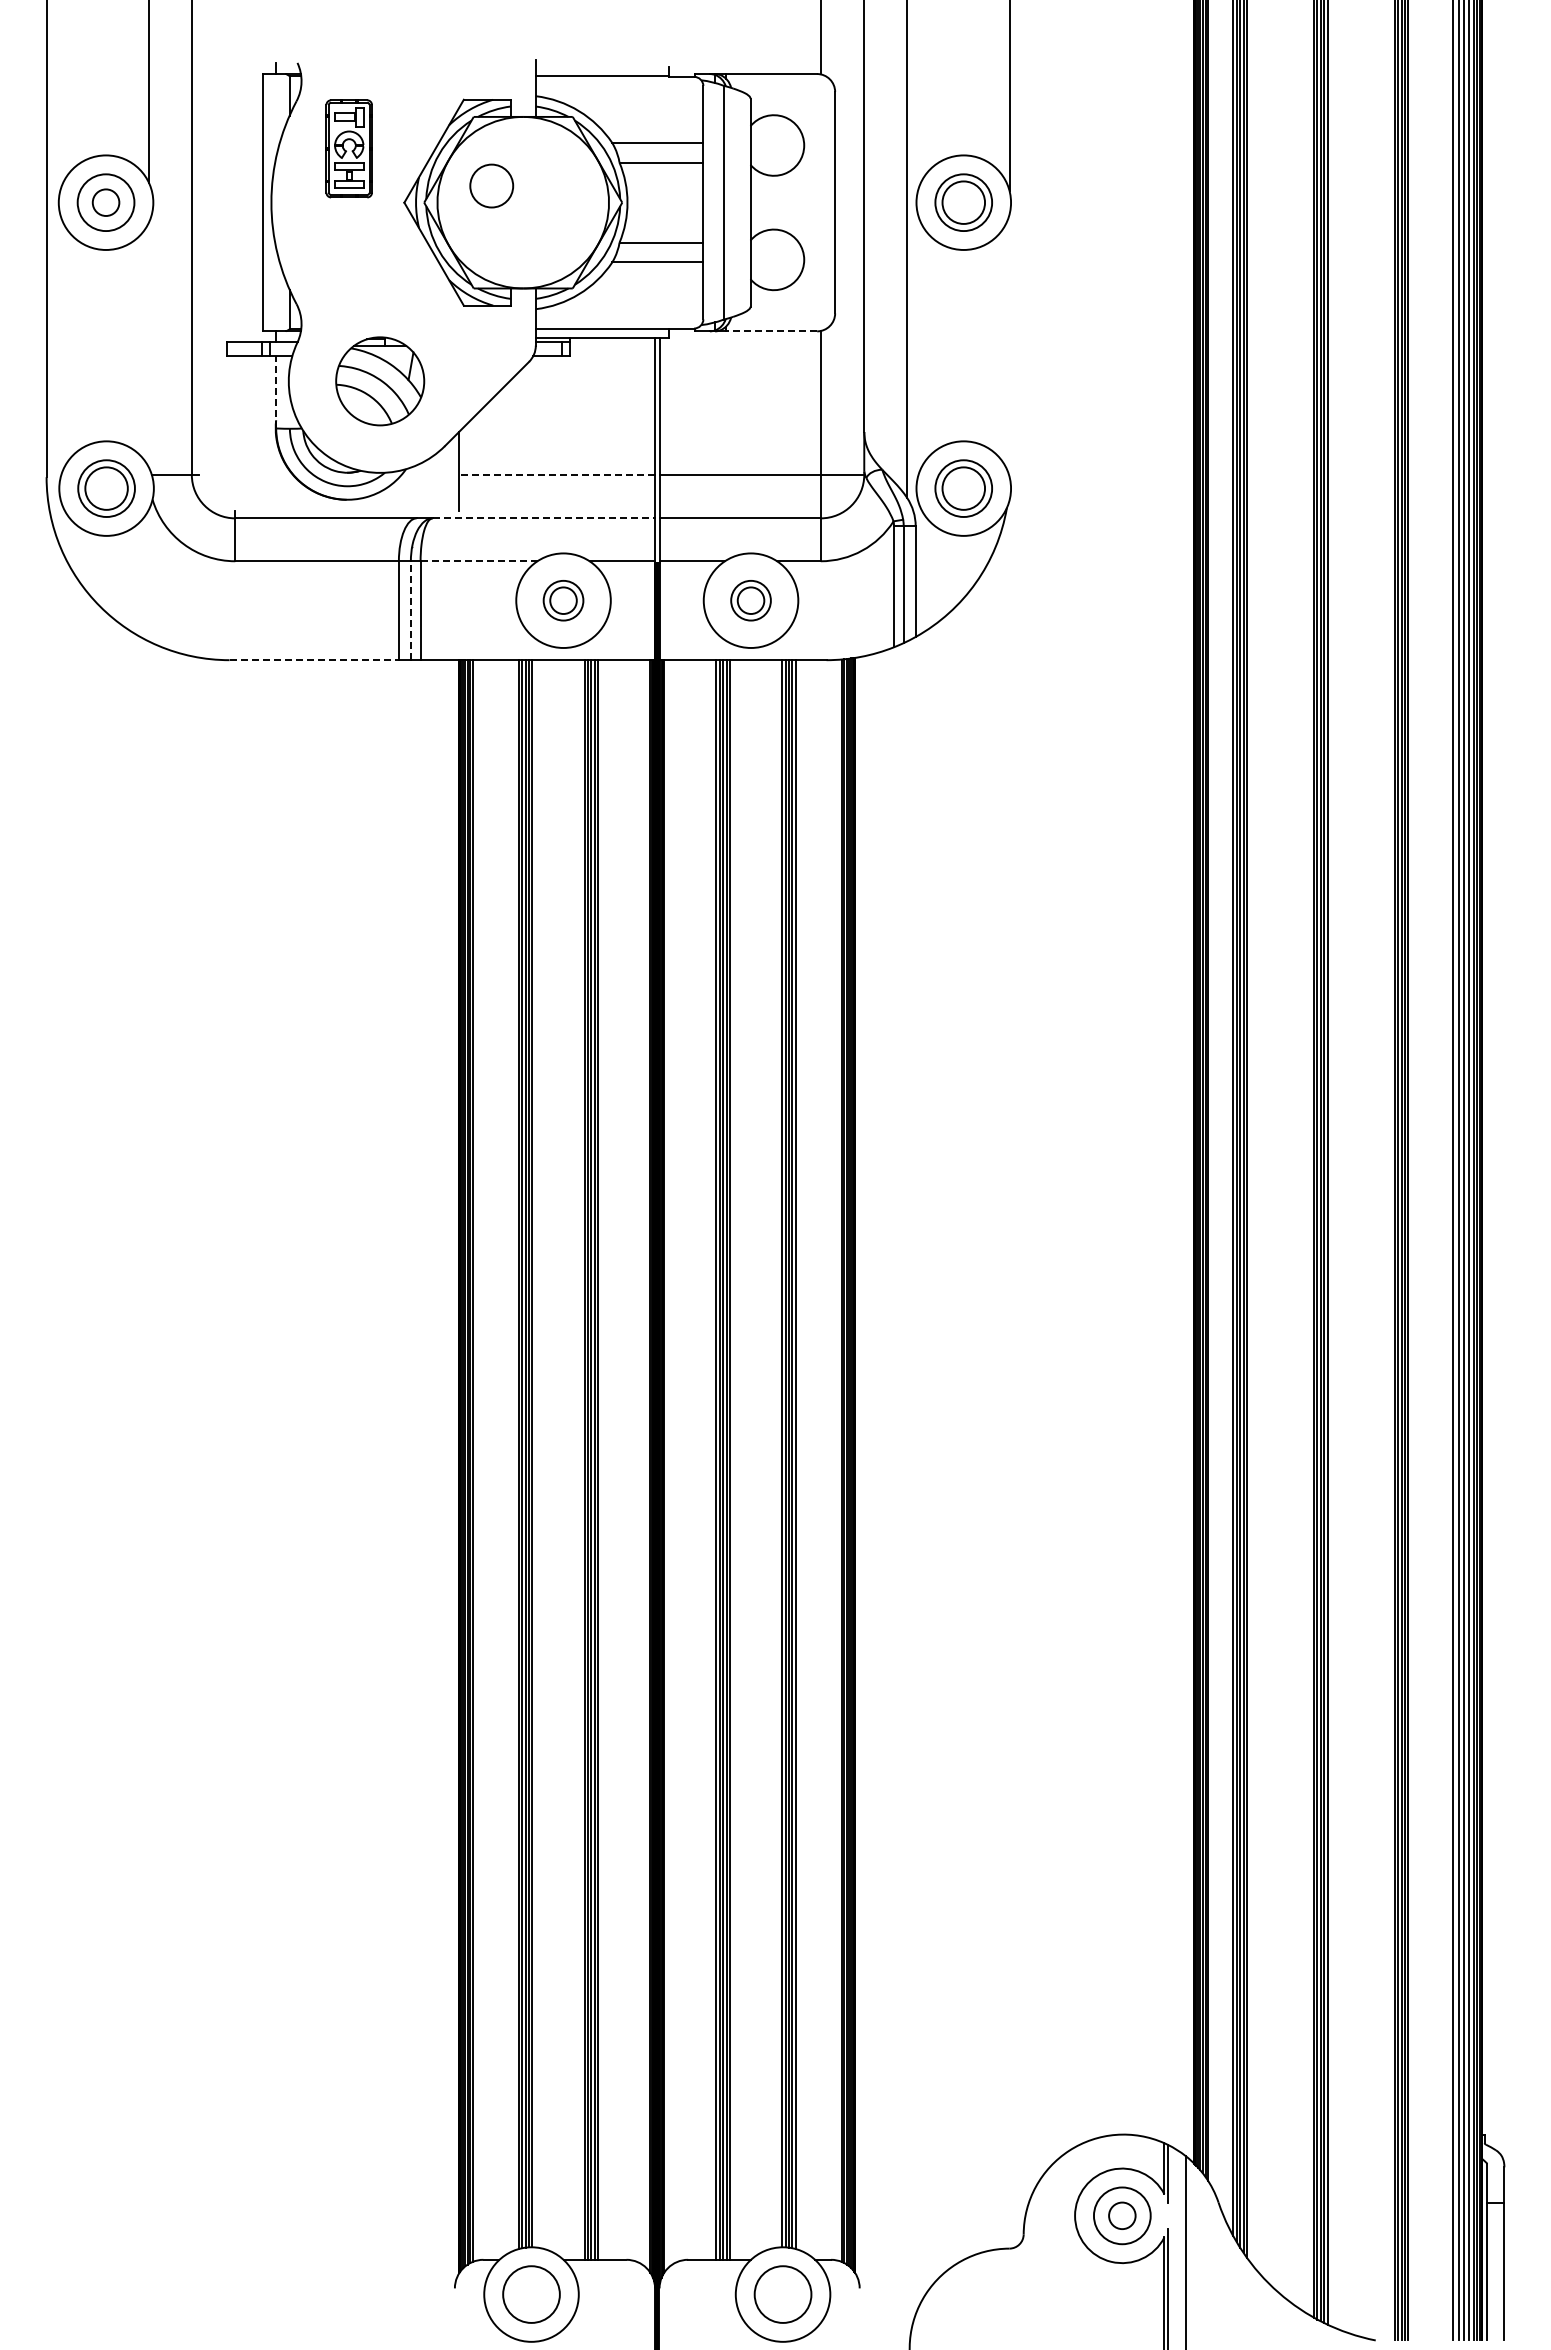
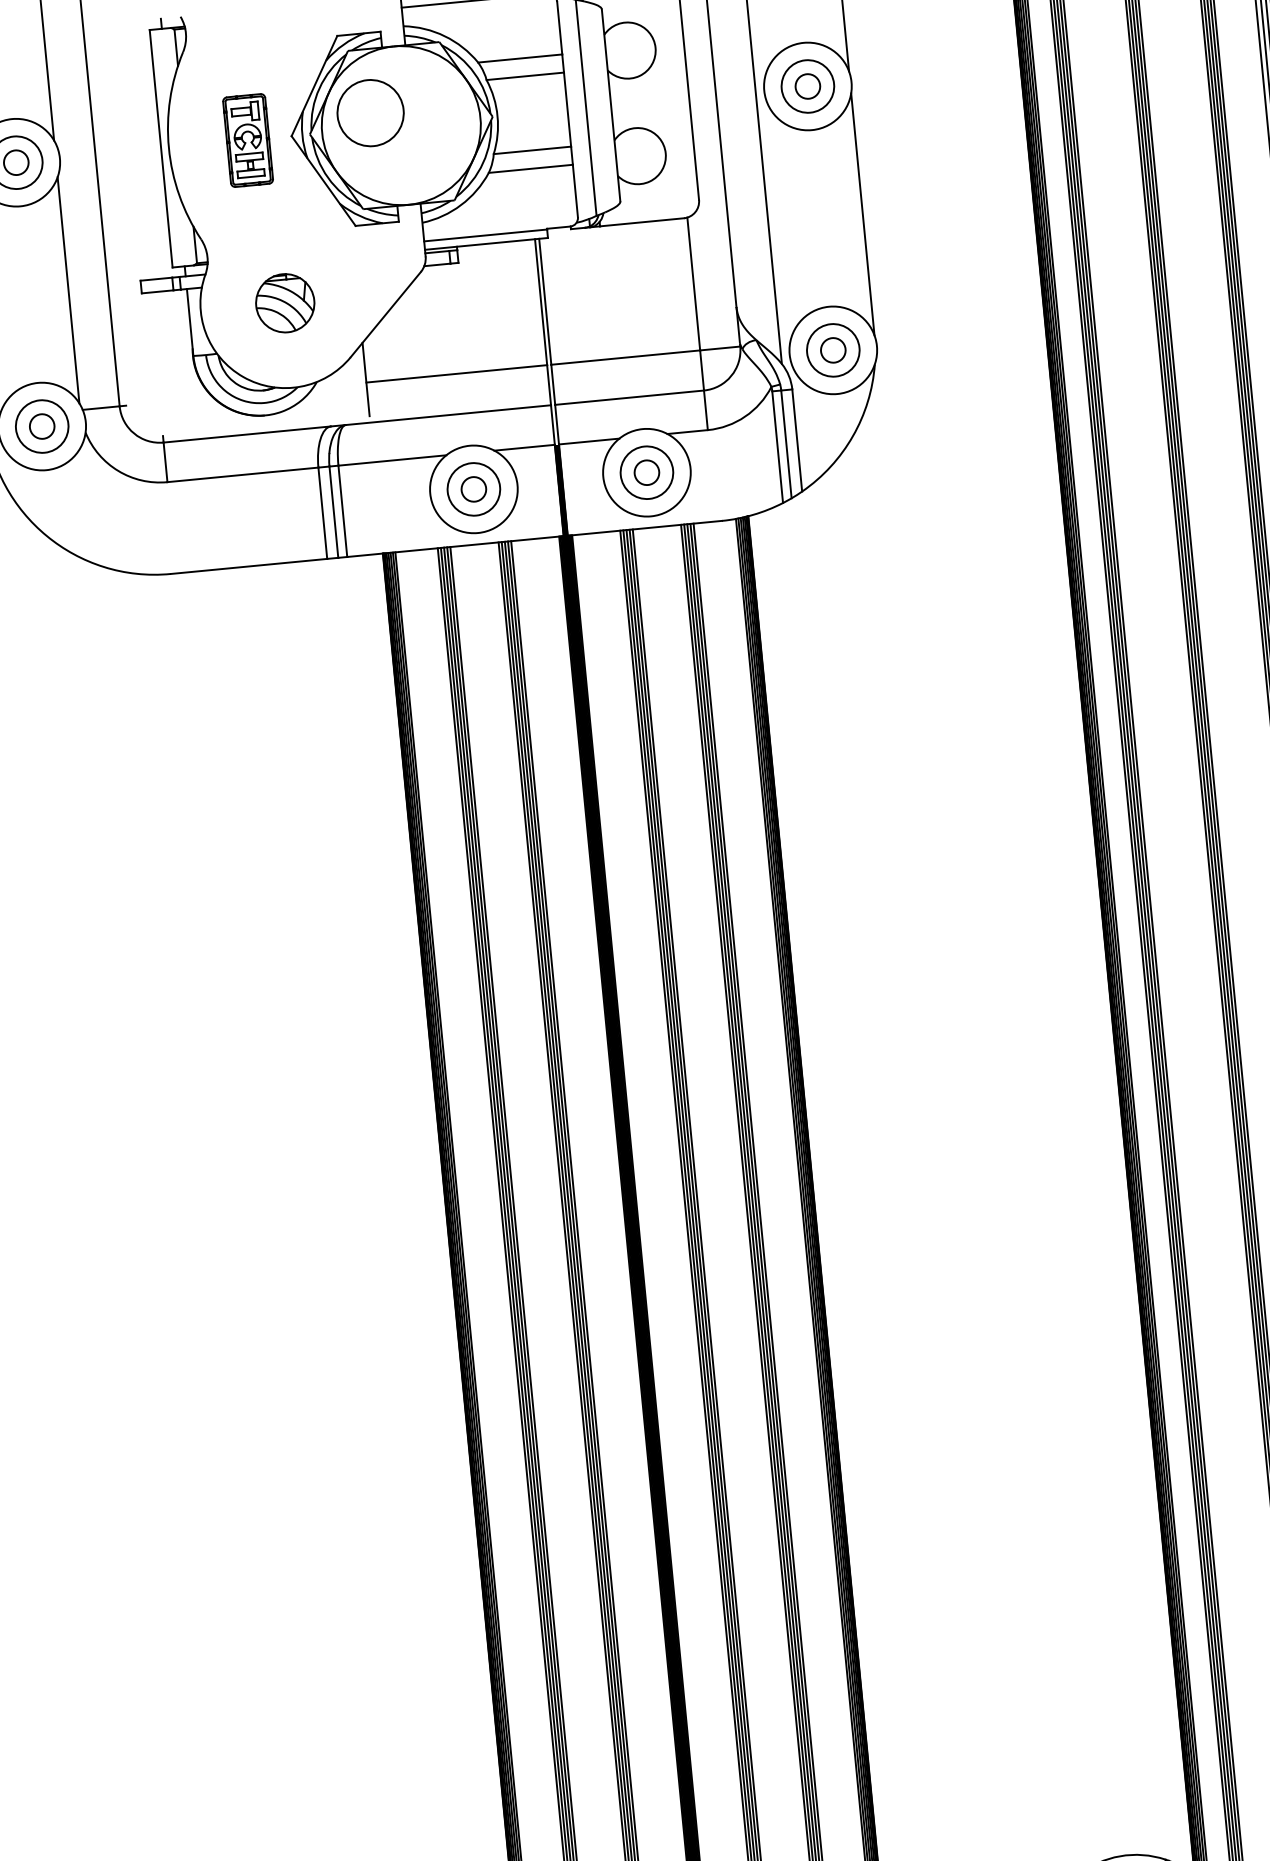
part: (348, 148) -> (247, 140), moved
circle: (491, 185) -> (370, 112), size x1.67
circle: (963, 202) -> (807, 86), size x0.62
line: (771, 331) -> (641, 222), dashed -> solid
line: (148, 344) -> (68, 289), added
line: (1009, 345) -> (862, 214), added
part: (380, 381) -> (285, 303), size x0.71
line: (276, 391) -> (190, 321), dashed -> solid
line: (557, 474) -> (457, 373), dashed -> solid
circle: (106, 488) -> (42, 426), size x0.62
circle: (963, 488) -> (833, 350), size x0.62
line: (544, 518) -> (449, 415), dashed -> solid
line: (478, 561) -> (391, 460), dashed -> solid
circle: (563, 600) -> (473, 489), size x1.43
circle: (750, 600) -> (646, 472), size x1.43
line: (410, 610) -> (333, 512), dashed -> solid
line: (314, 660) -> (249, 566), dashed -> solid

